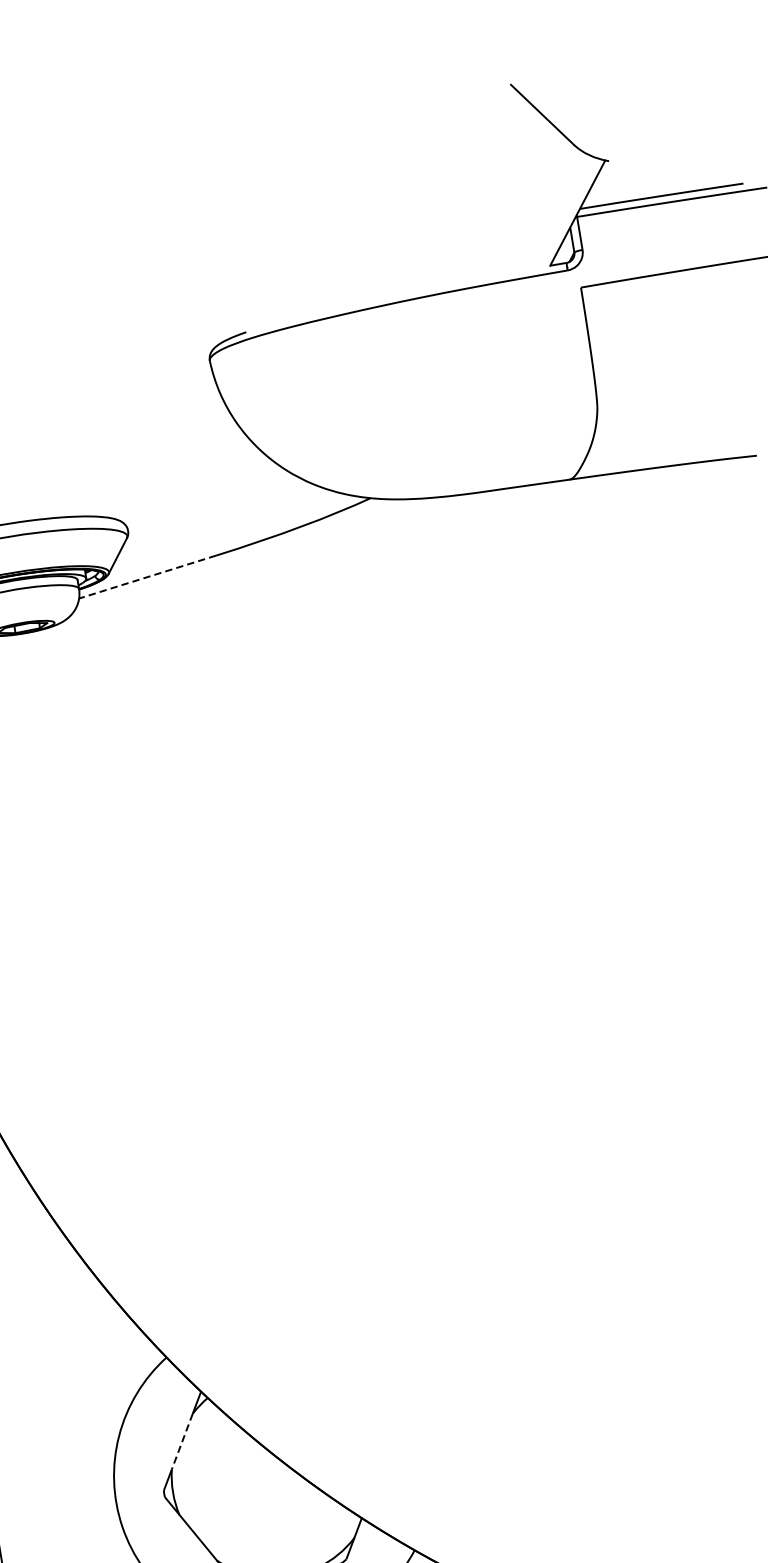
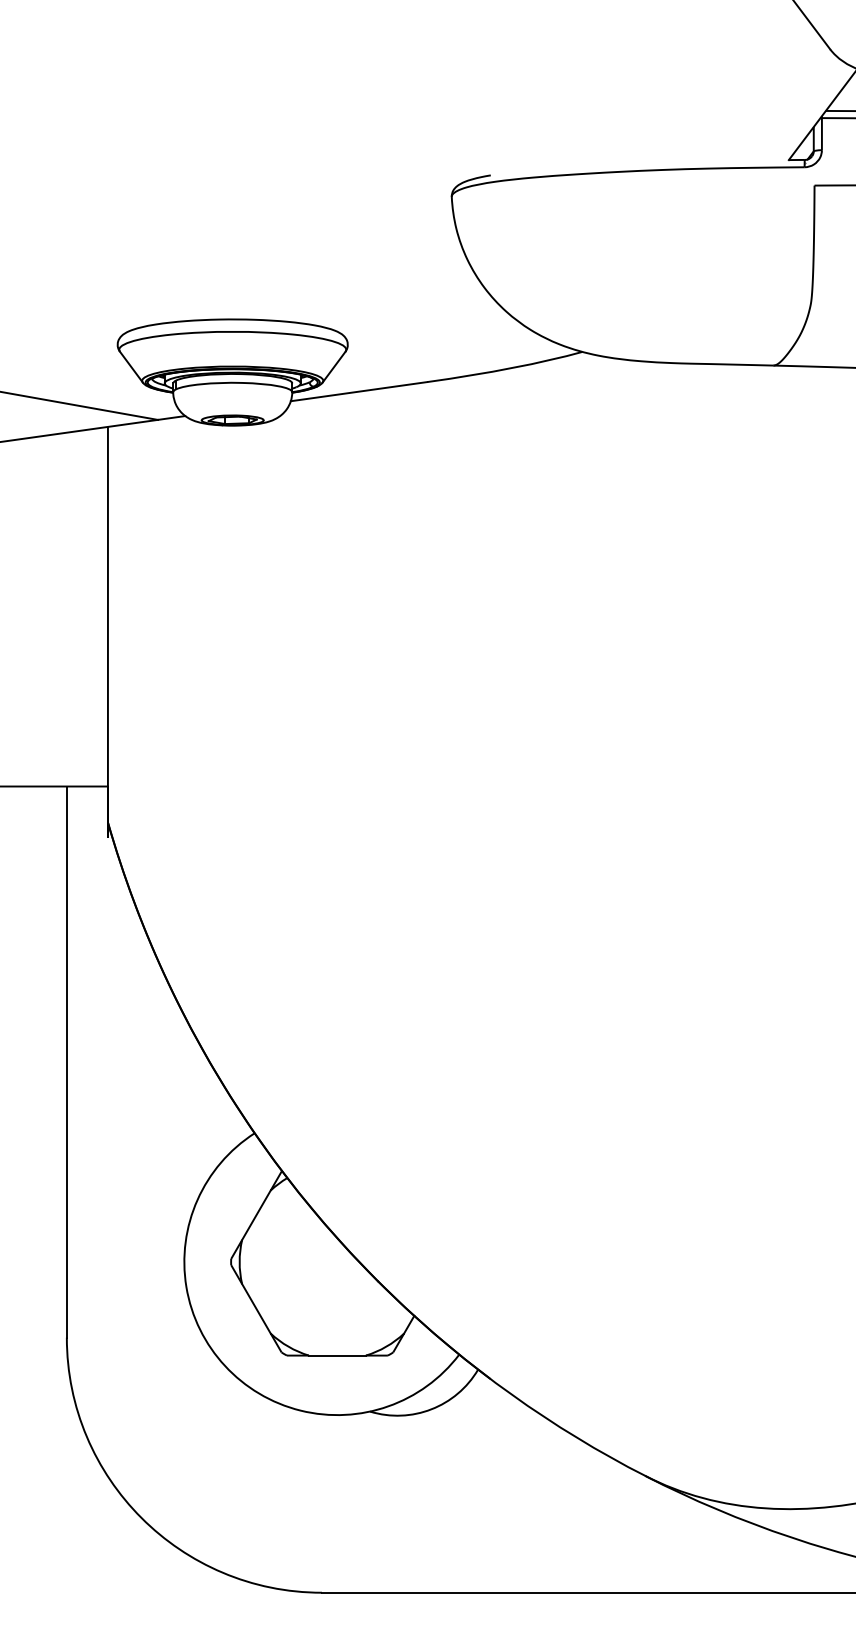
line: (148, 576) -> (359, 391), dashed -> solid
line: (182, 1441) -> (256, 1215), dashed -> solid

